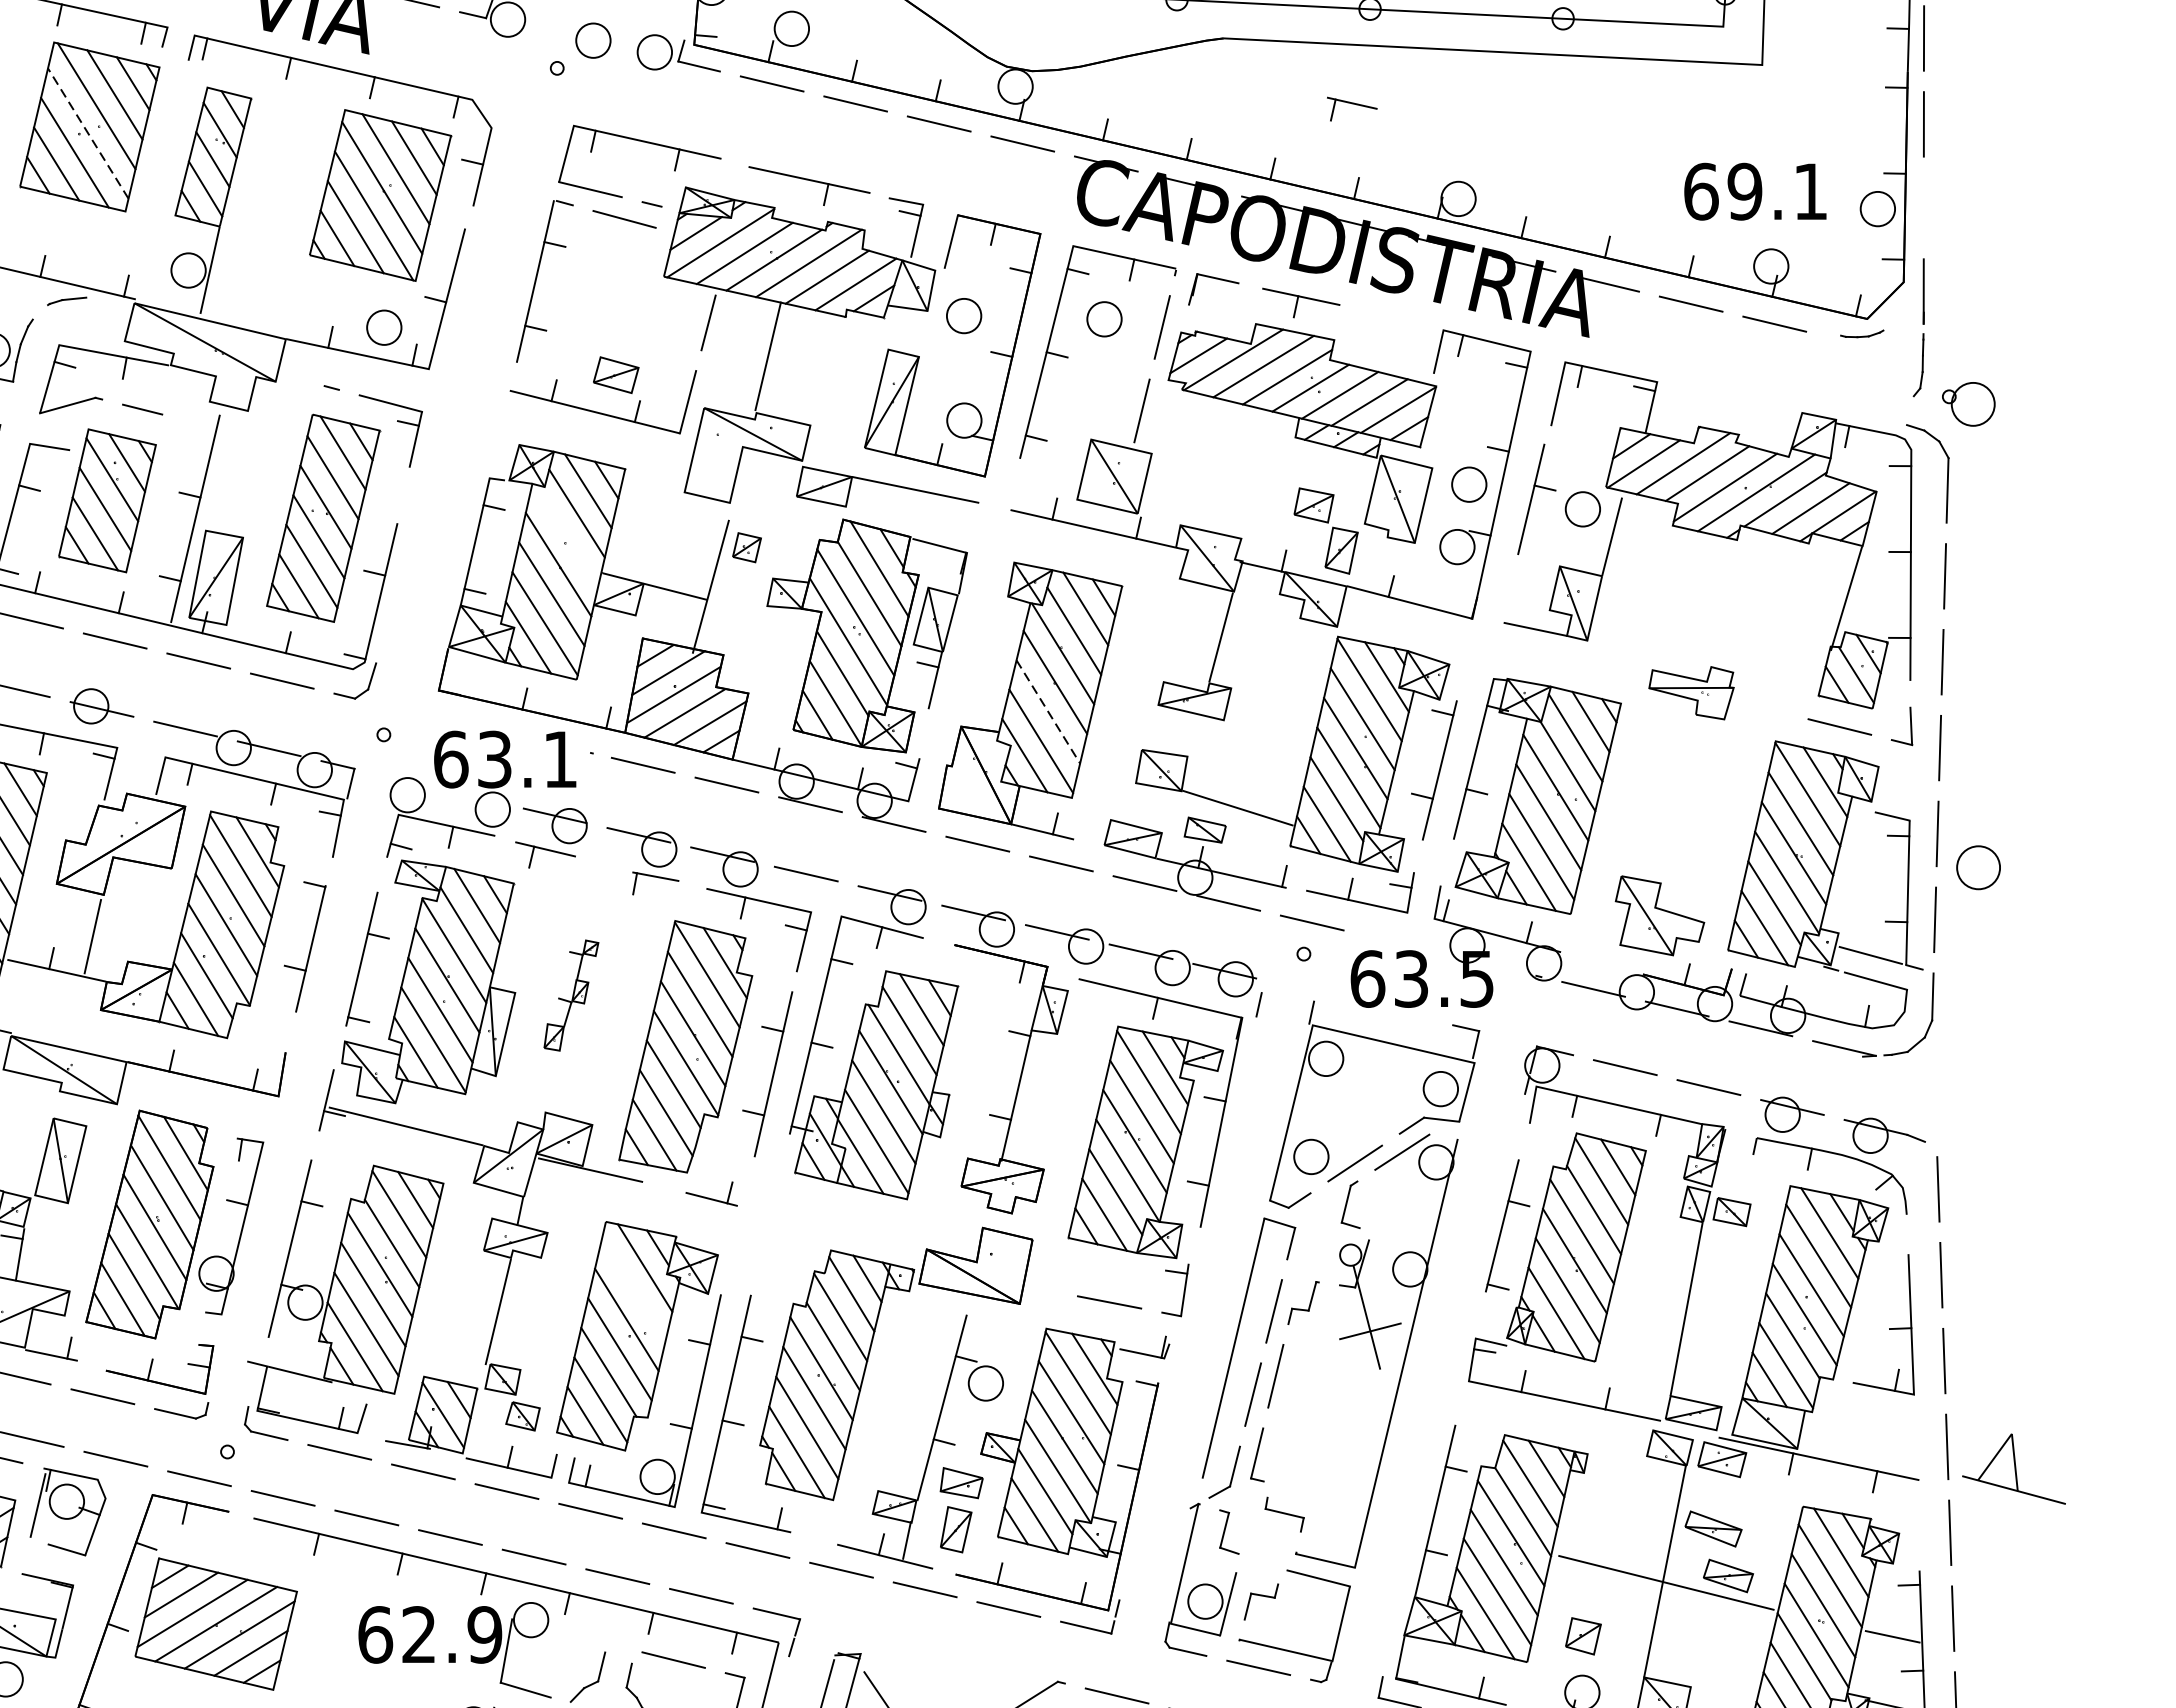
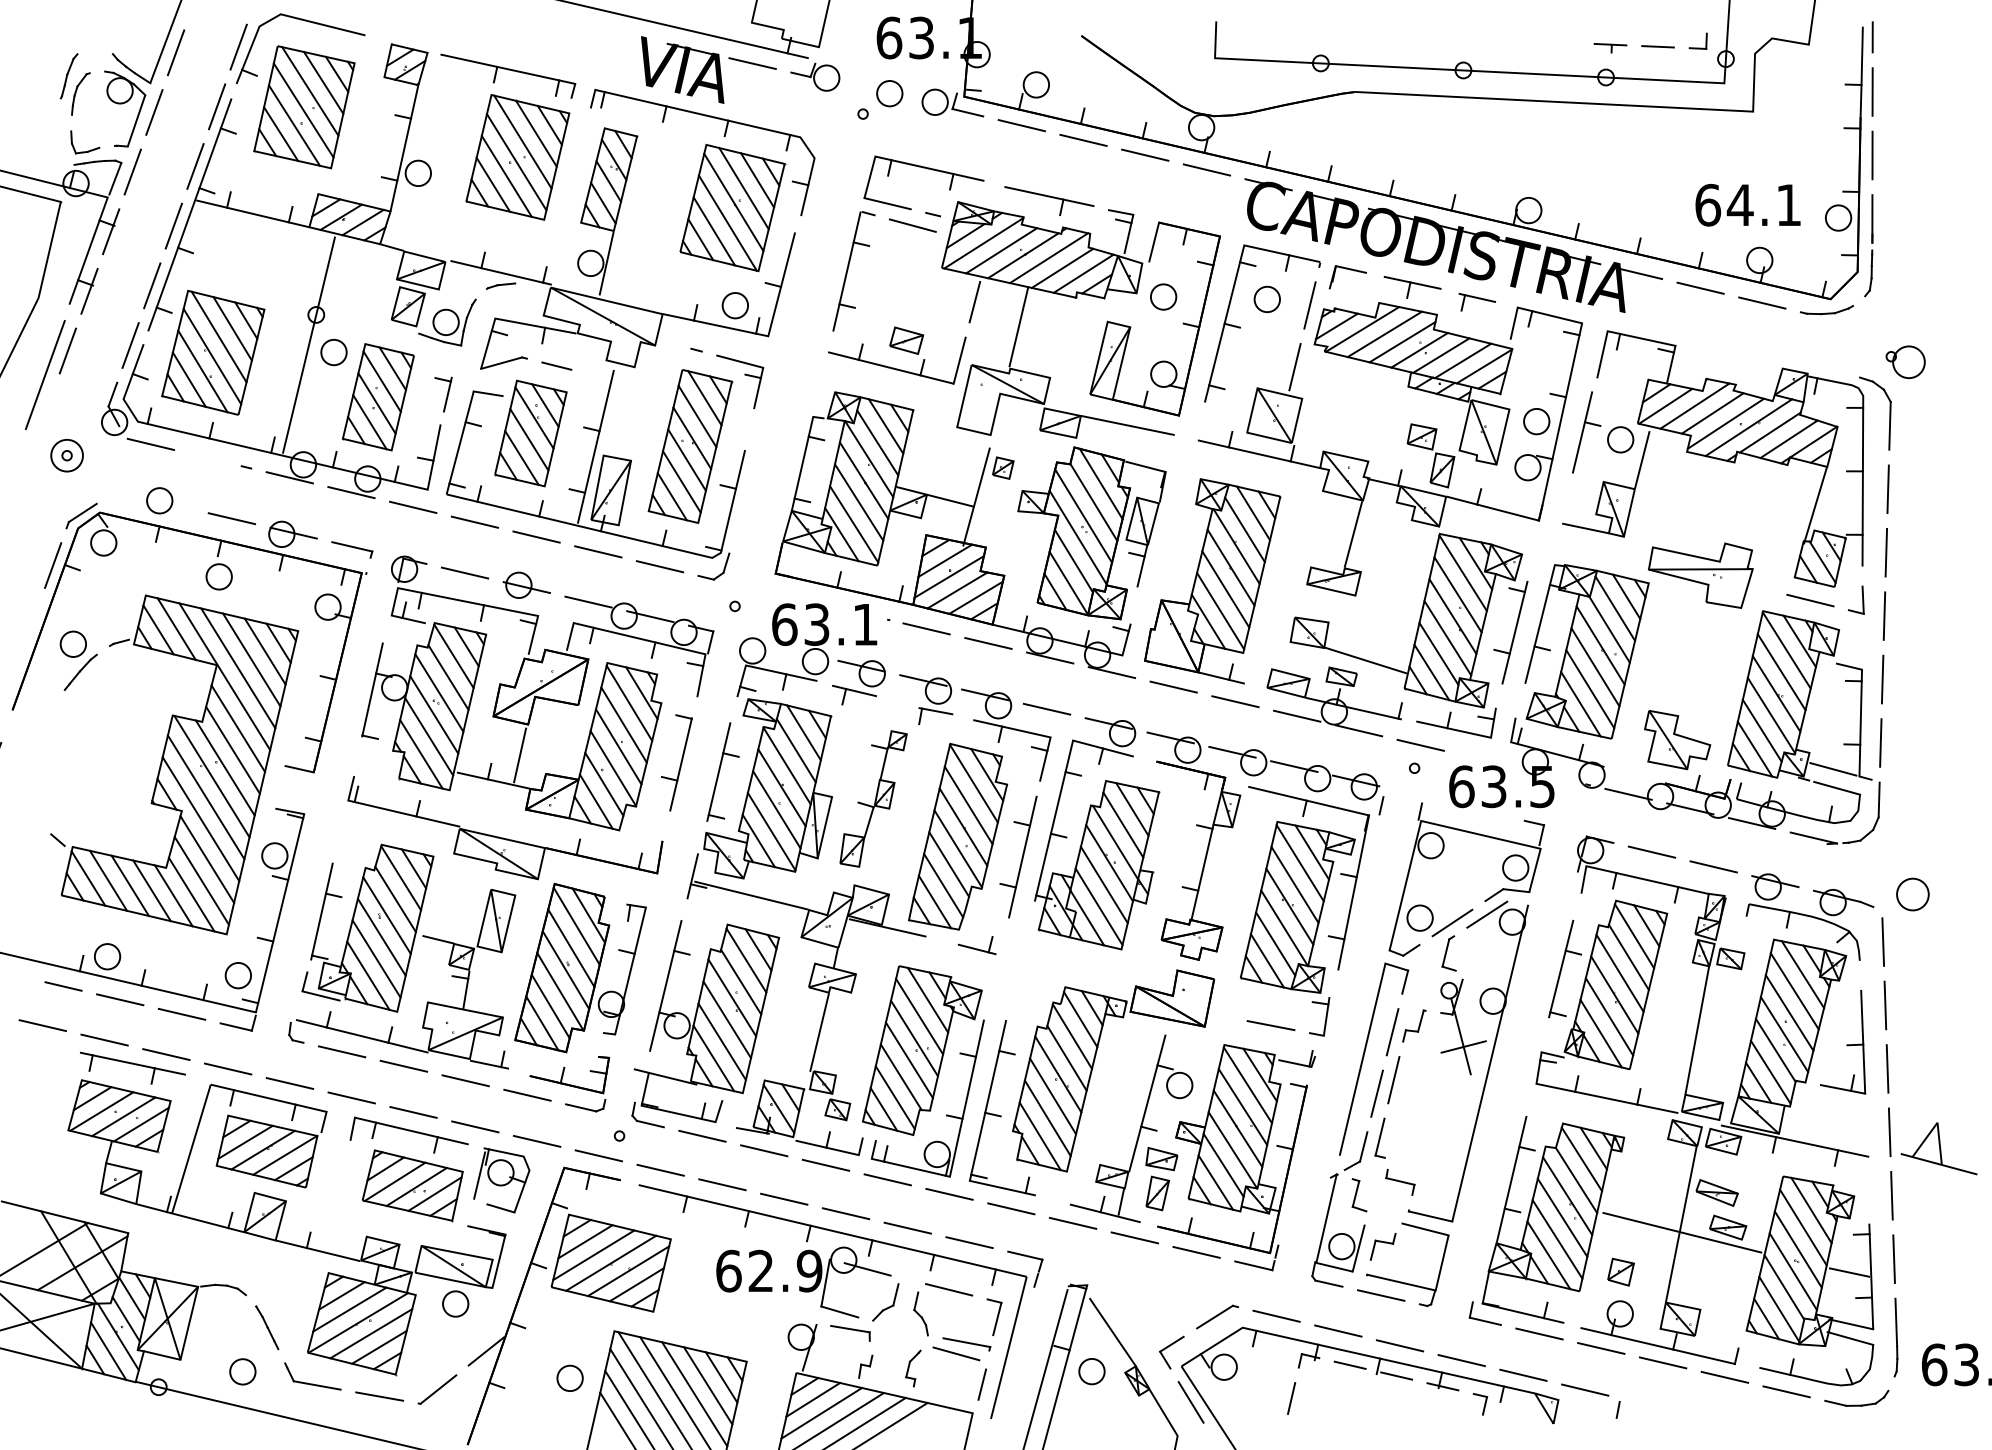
part: (1352, 109) -> (1477, 302), moved
line: (87, 133) -> (516, 162), dashed -> solid
text: (1743, 190) -> (1739, 204), 69.1 -> 64.1
part: (1918, 327) -> (1868, 245), moved
part: (1861, 334) -> (1826, 310), size x1.67
line: (565, 535) -> (869, 459), added
part: (1690, 693) -> (1700, 575), size x1.67
line: (1047, 711) -> (1225, 589), dashed -> solid
part: (1978, 867) -> (1912, 894), moved
part: (571, 994) -> (873, 798), size x1.67
line: (633, 1290) -> (919, 1016), added
line: (563, 1632) -> (867, 1269), added

